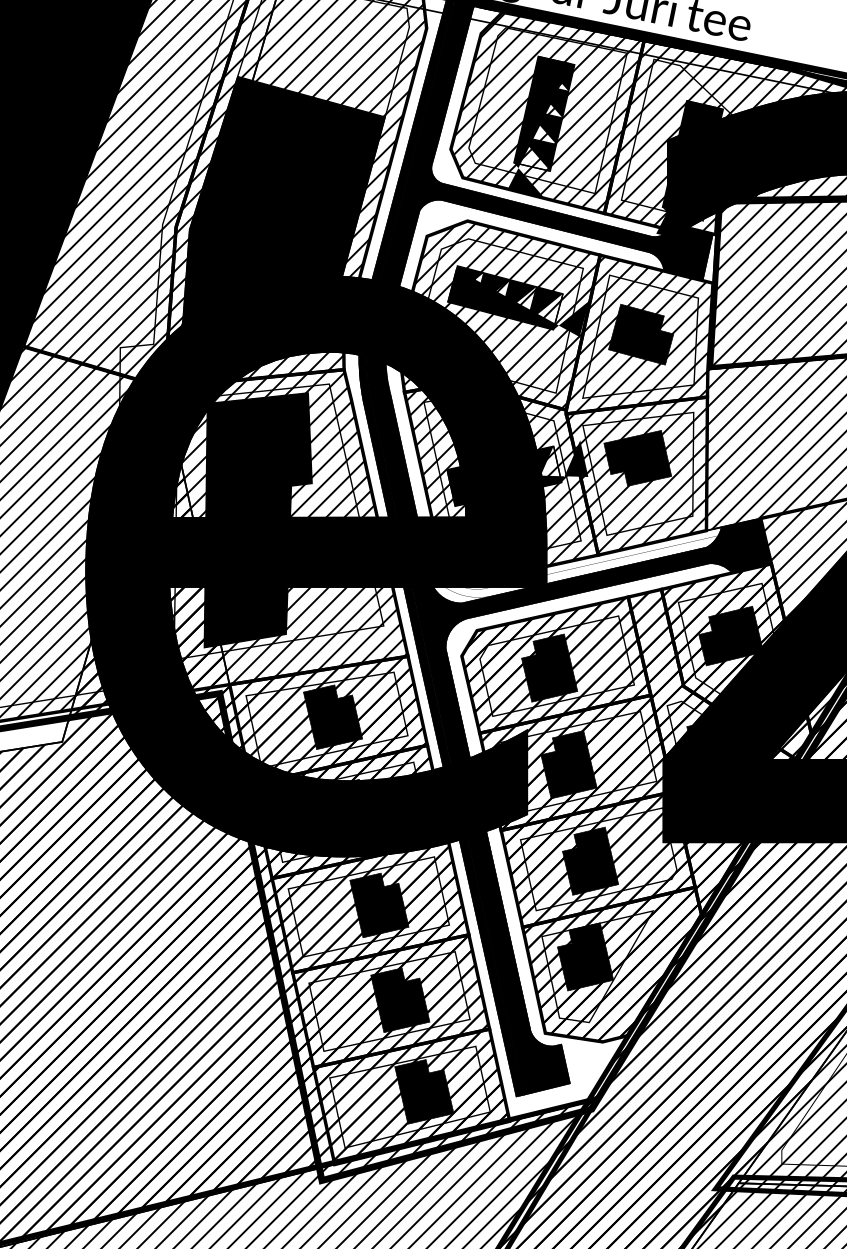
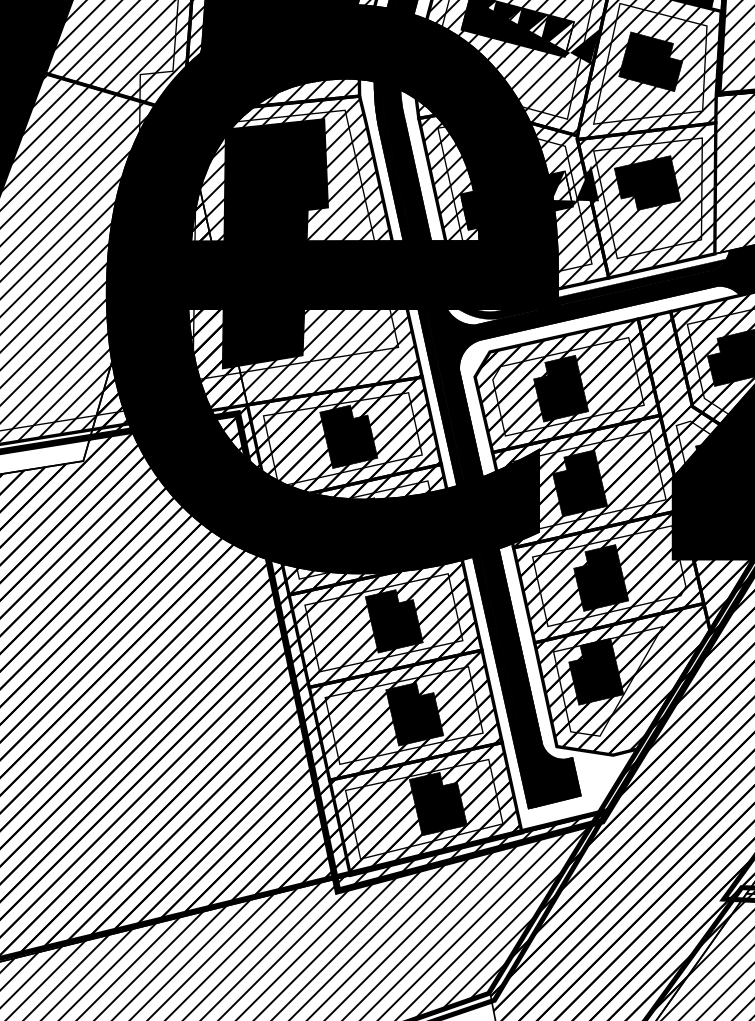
fill: (573, 566) -> (584, 289), added

